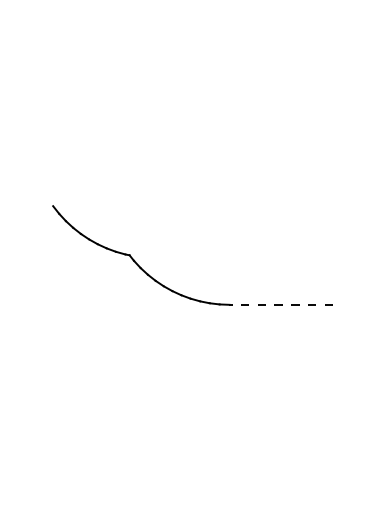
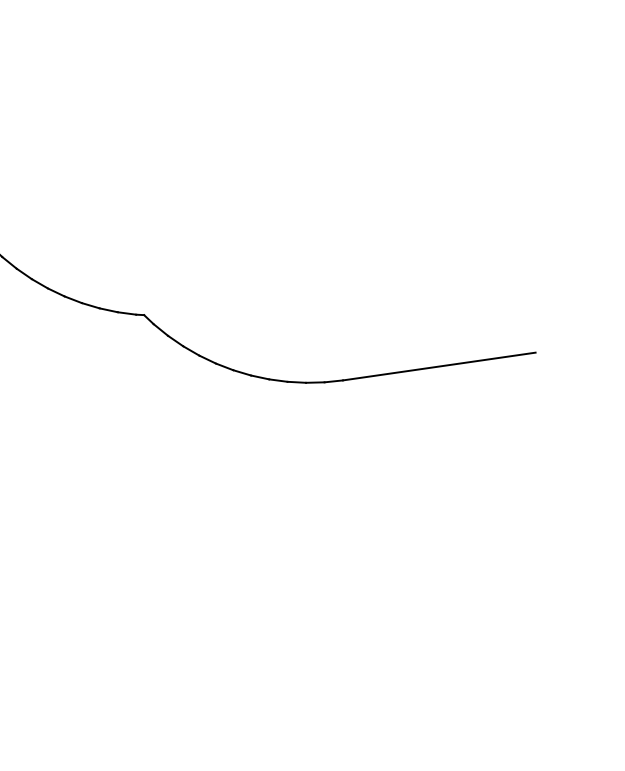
line: (281, 304) -> (439, 365), dashed -> solid

